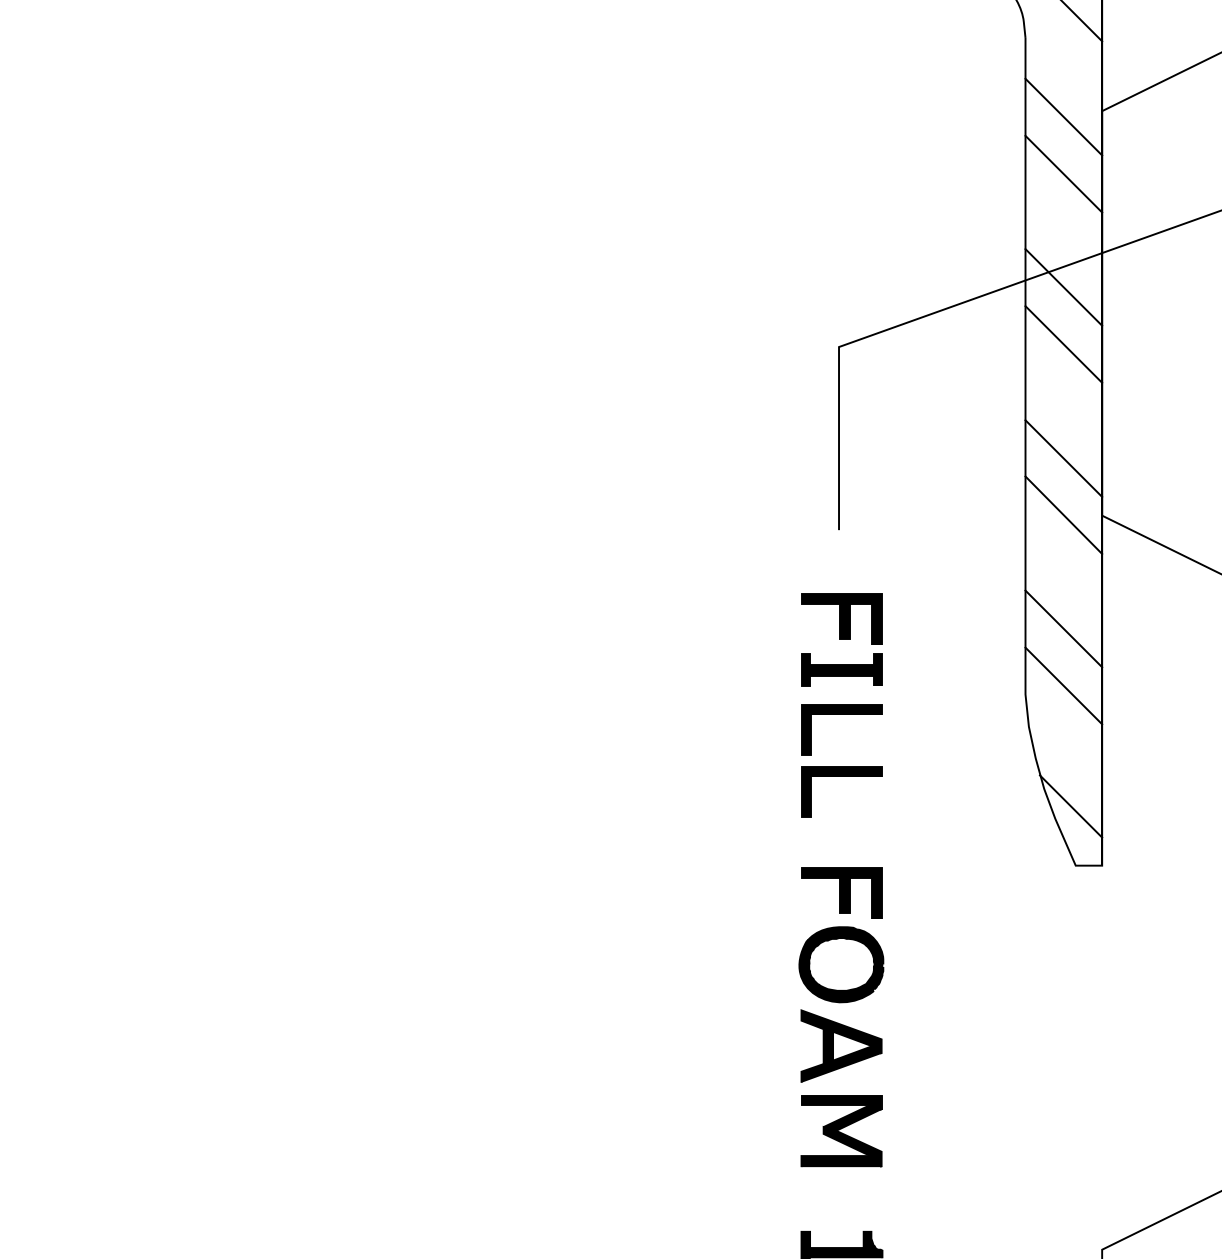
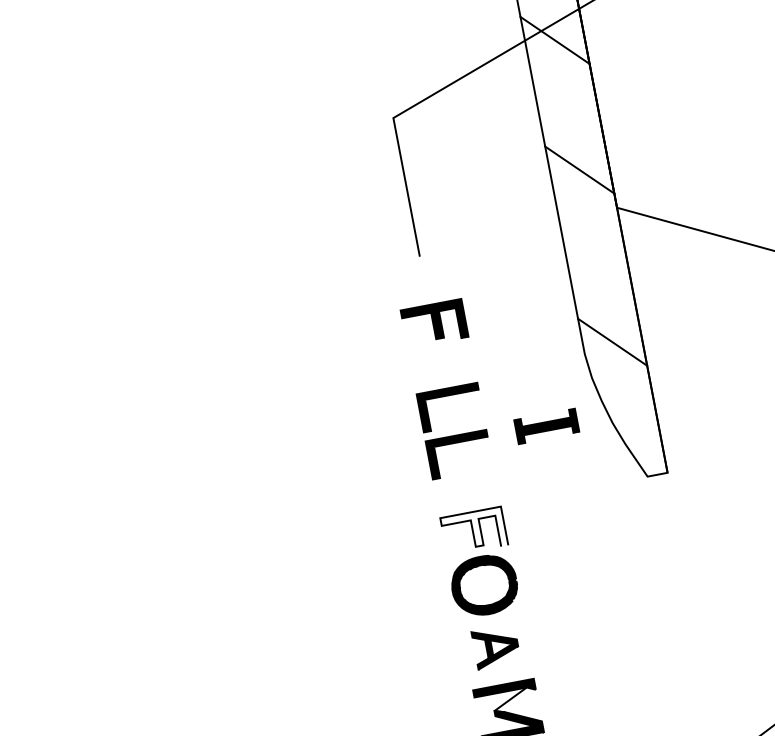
line: (1063, 344) -> (563, 83), removed
line: (1063, 514) -> (587, 212), removed
line: (1063, 628) -> (604, 298), removed
part: (841, 669) -> (546, 425), moved
line: (1070, 806) -> (635, 432), removed
fill: (841, 893) -> (474, 531), removed
part: (841, 1045) -> (496, 646), size x0.7
fill: (852, 1117) -> (514, 699), removed

